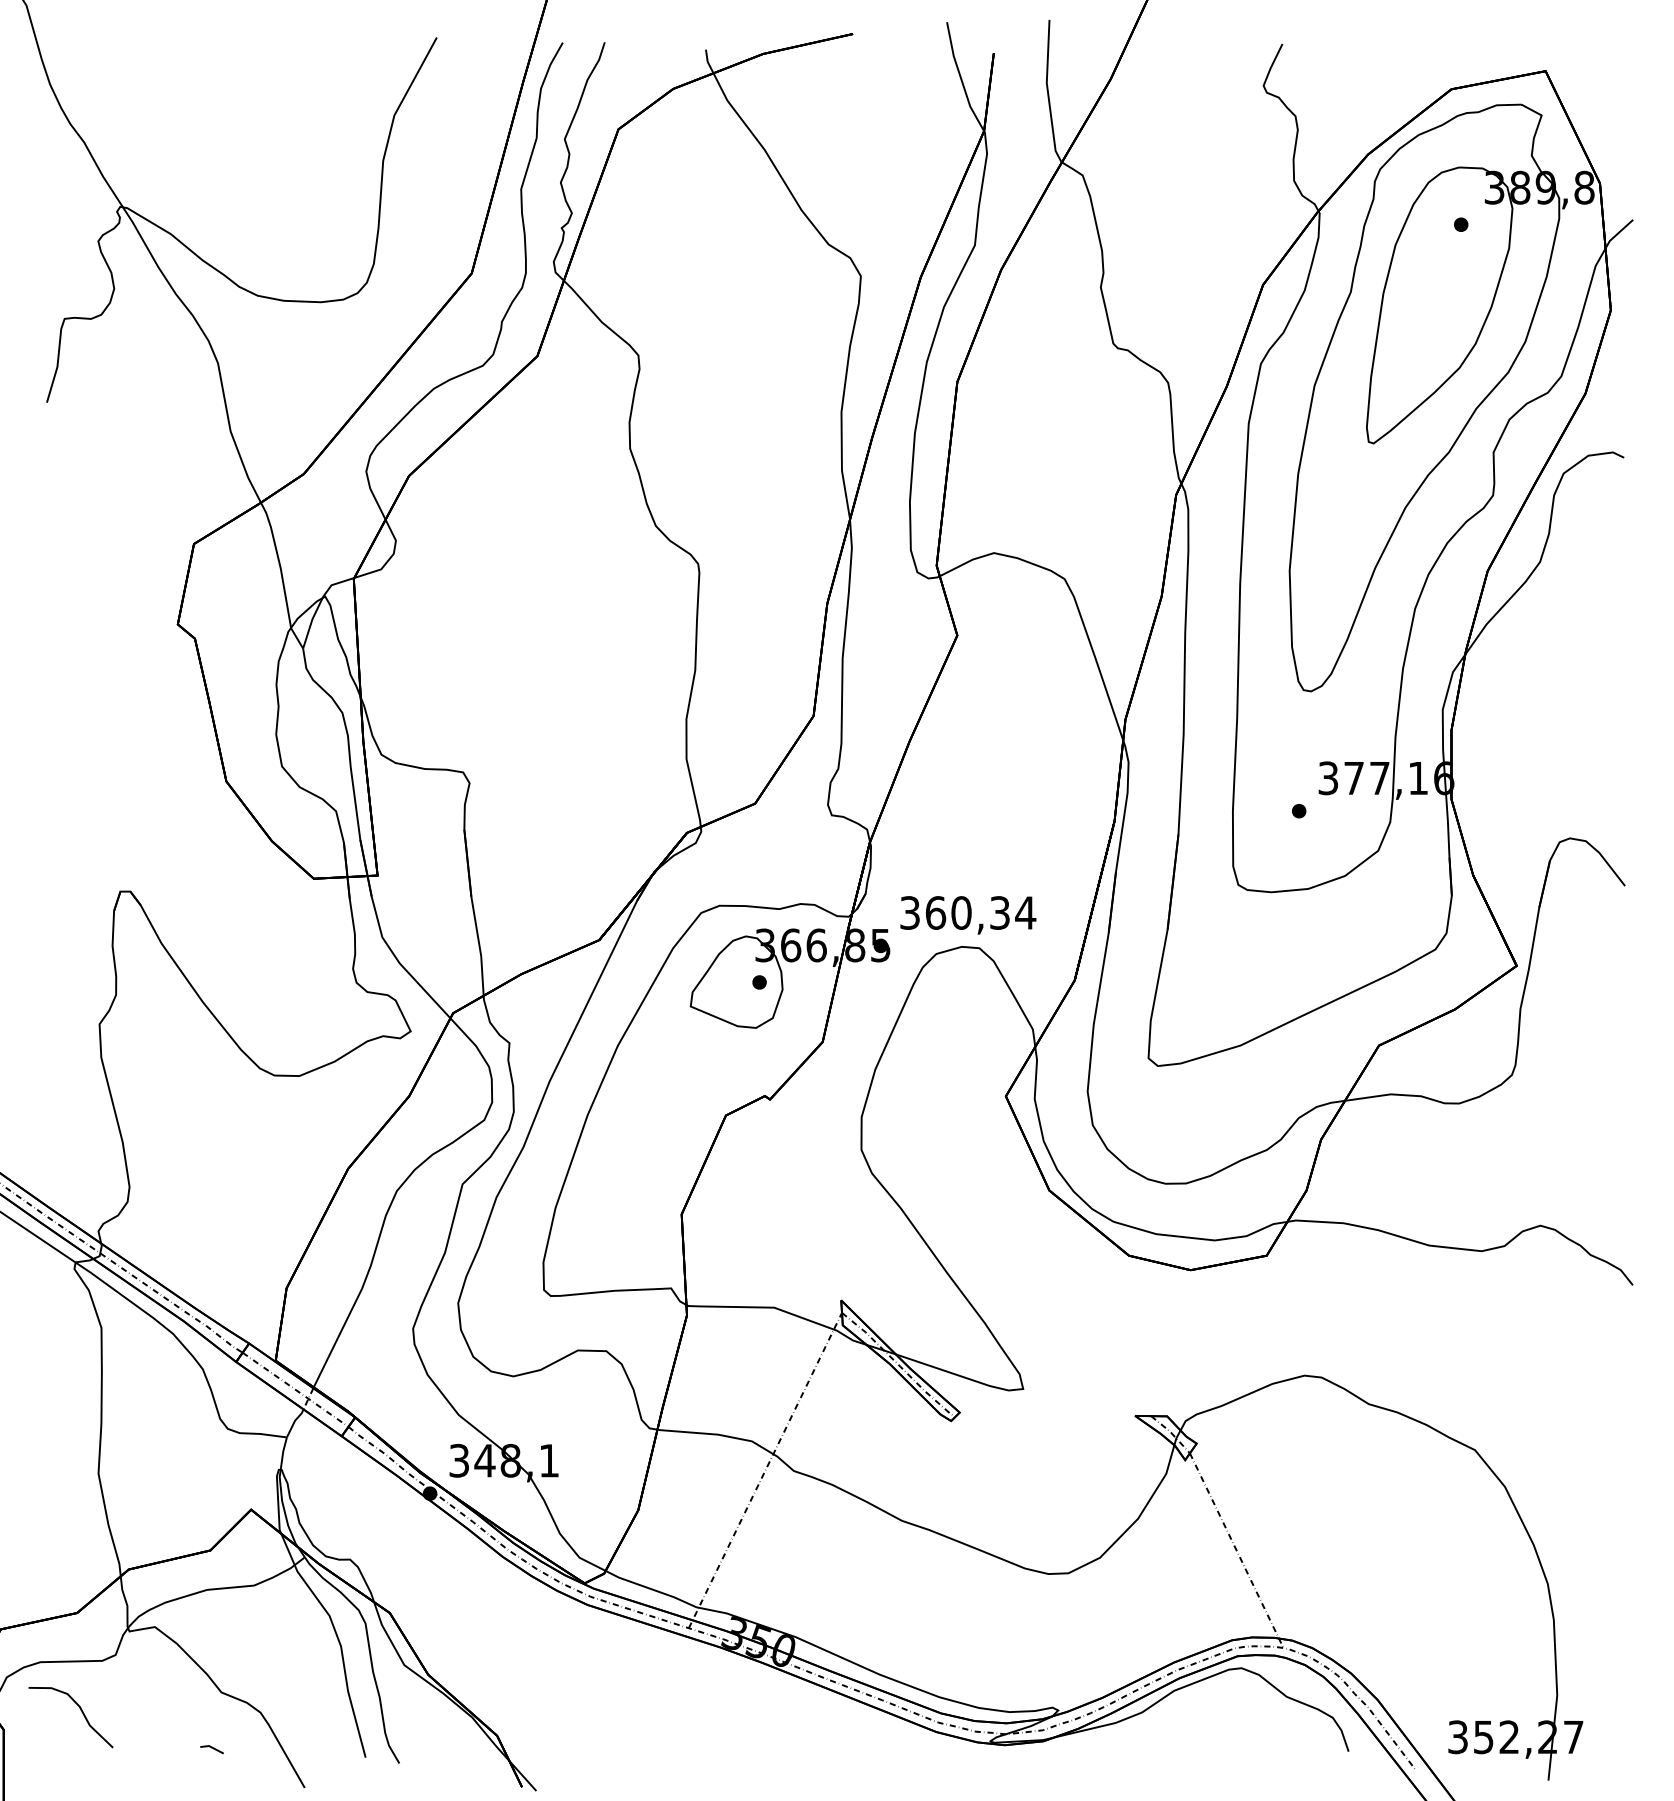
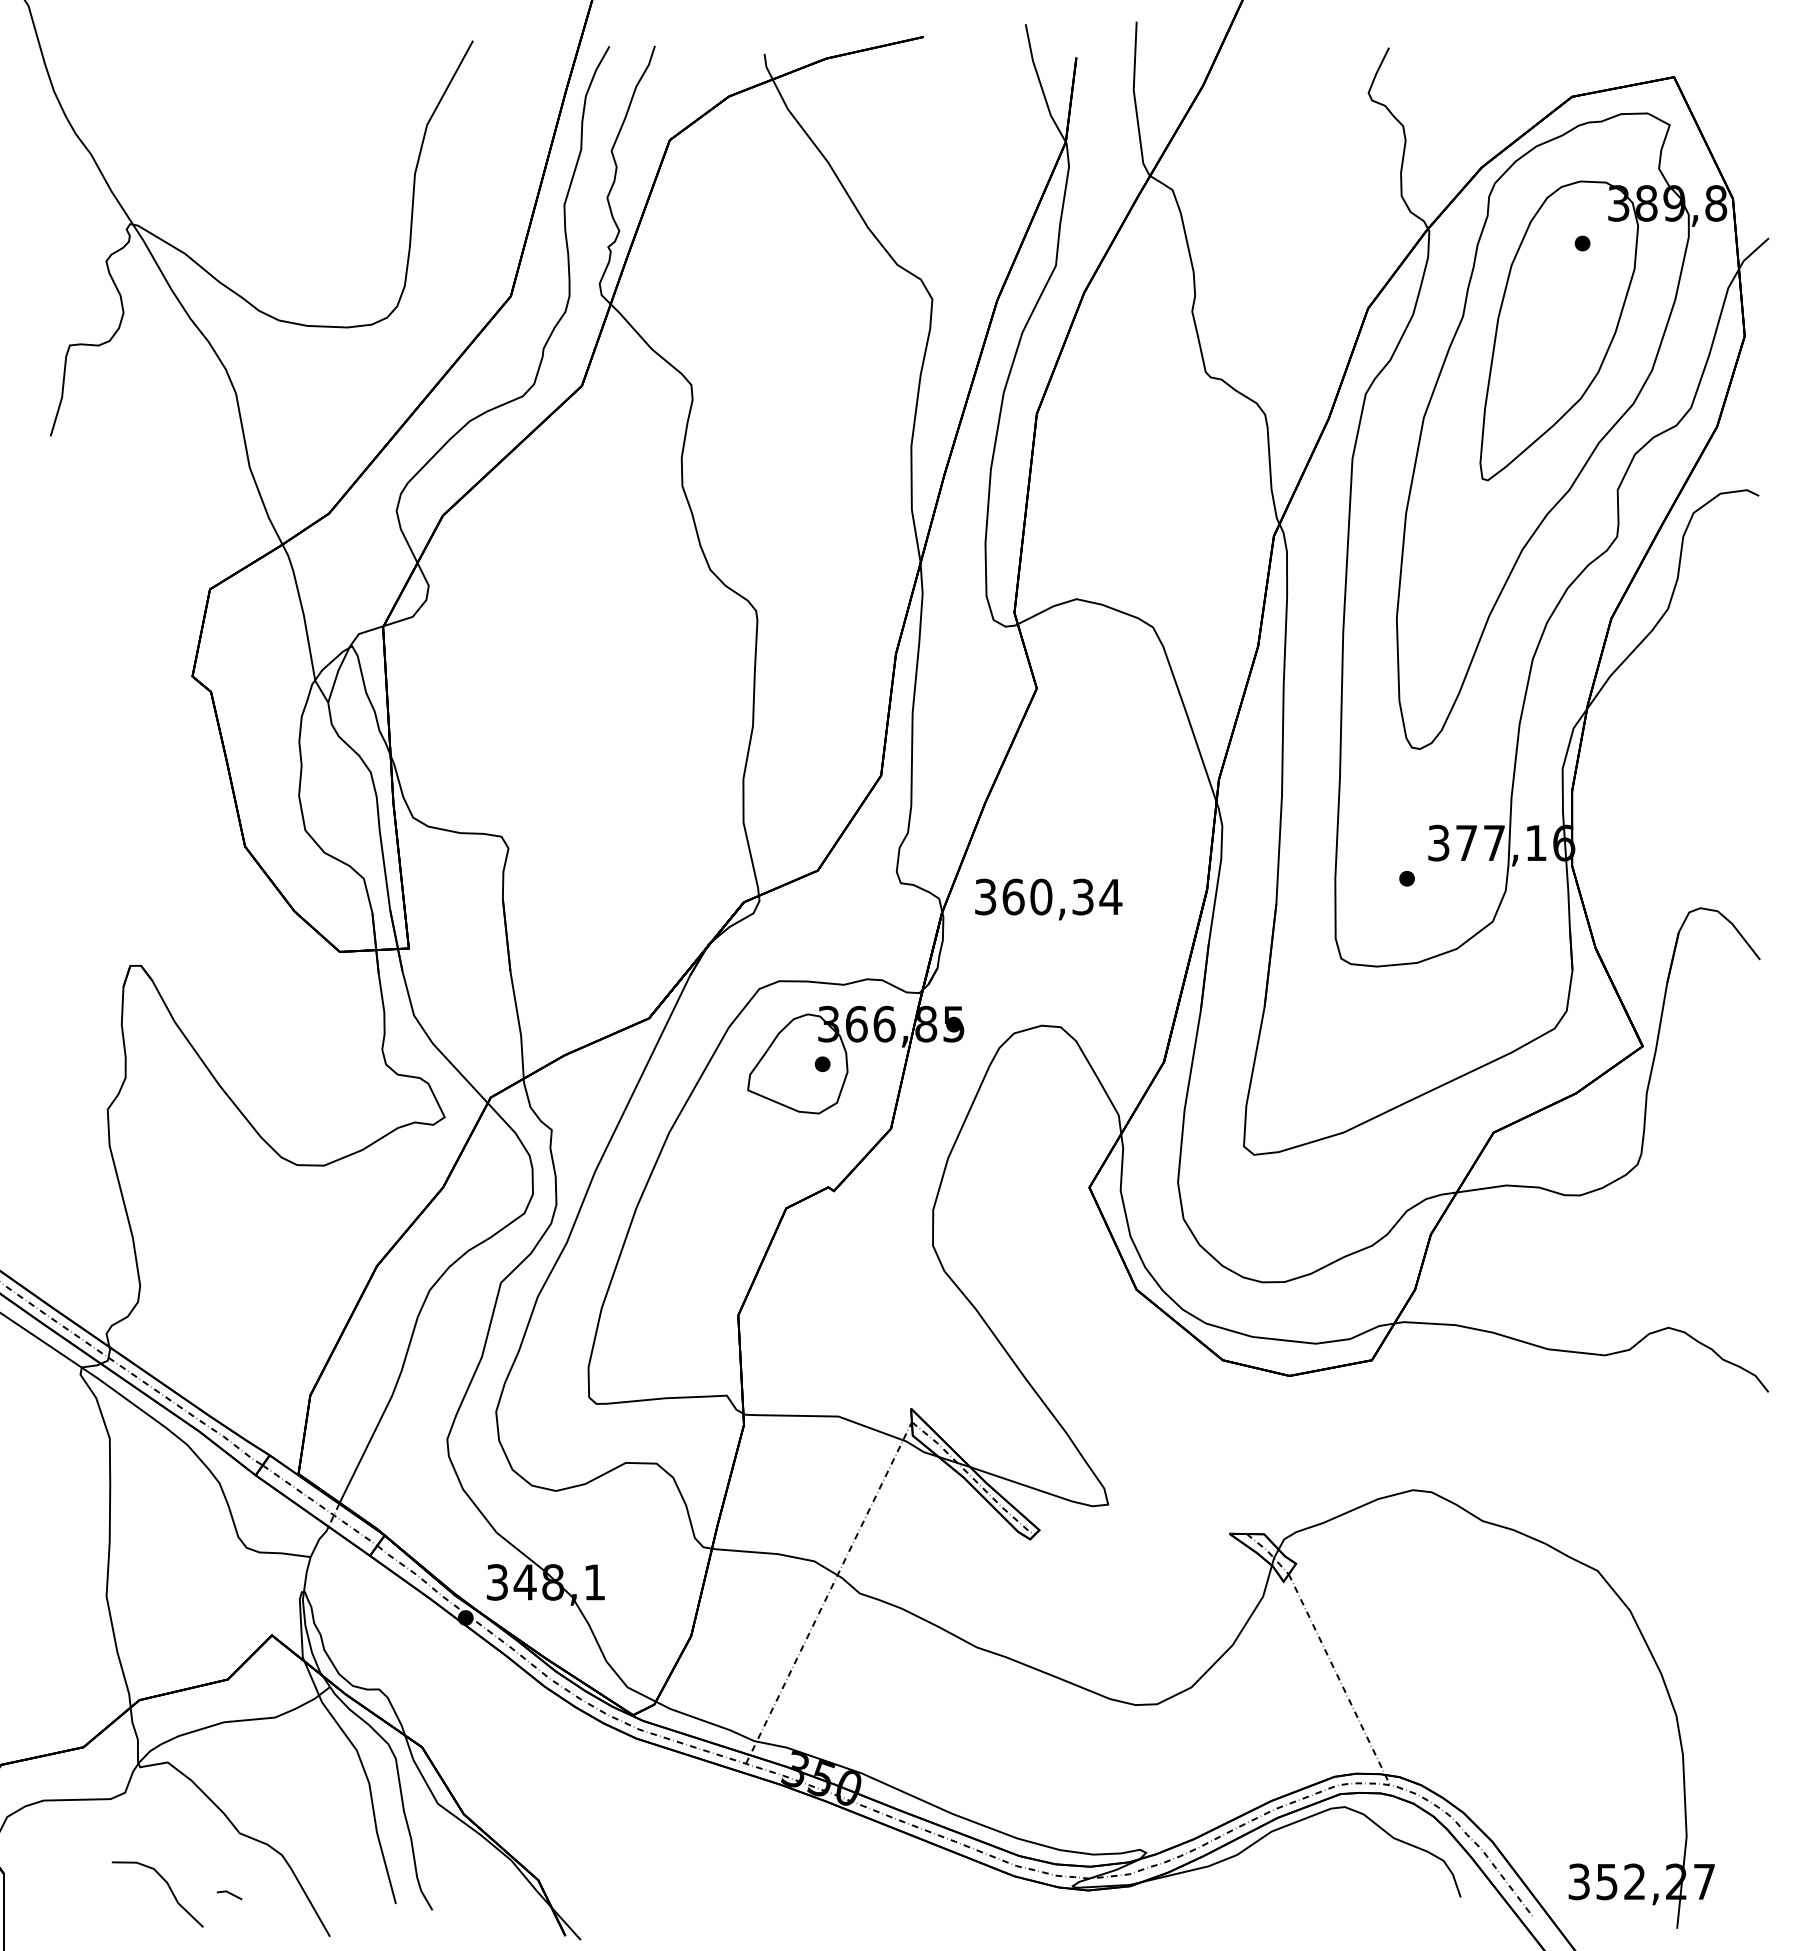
text: (968, 915) -> (1048, 899), moved
curve: (81, 1712) -> (169, 1889), moved

